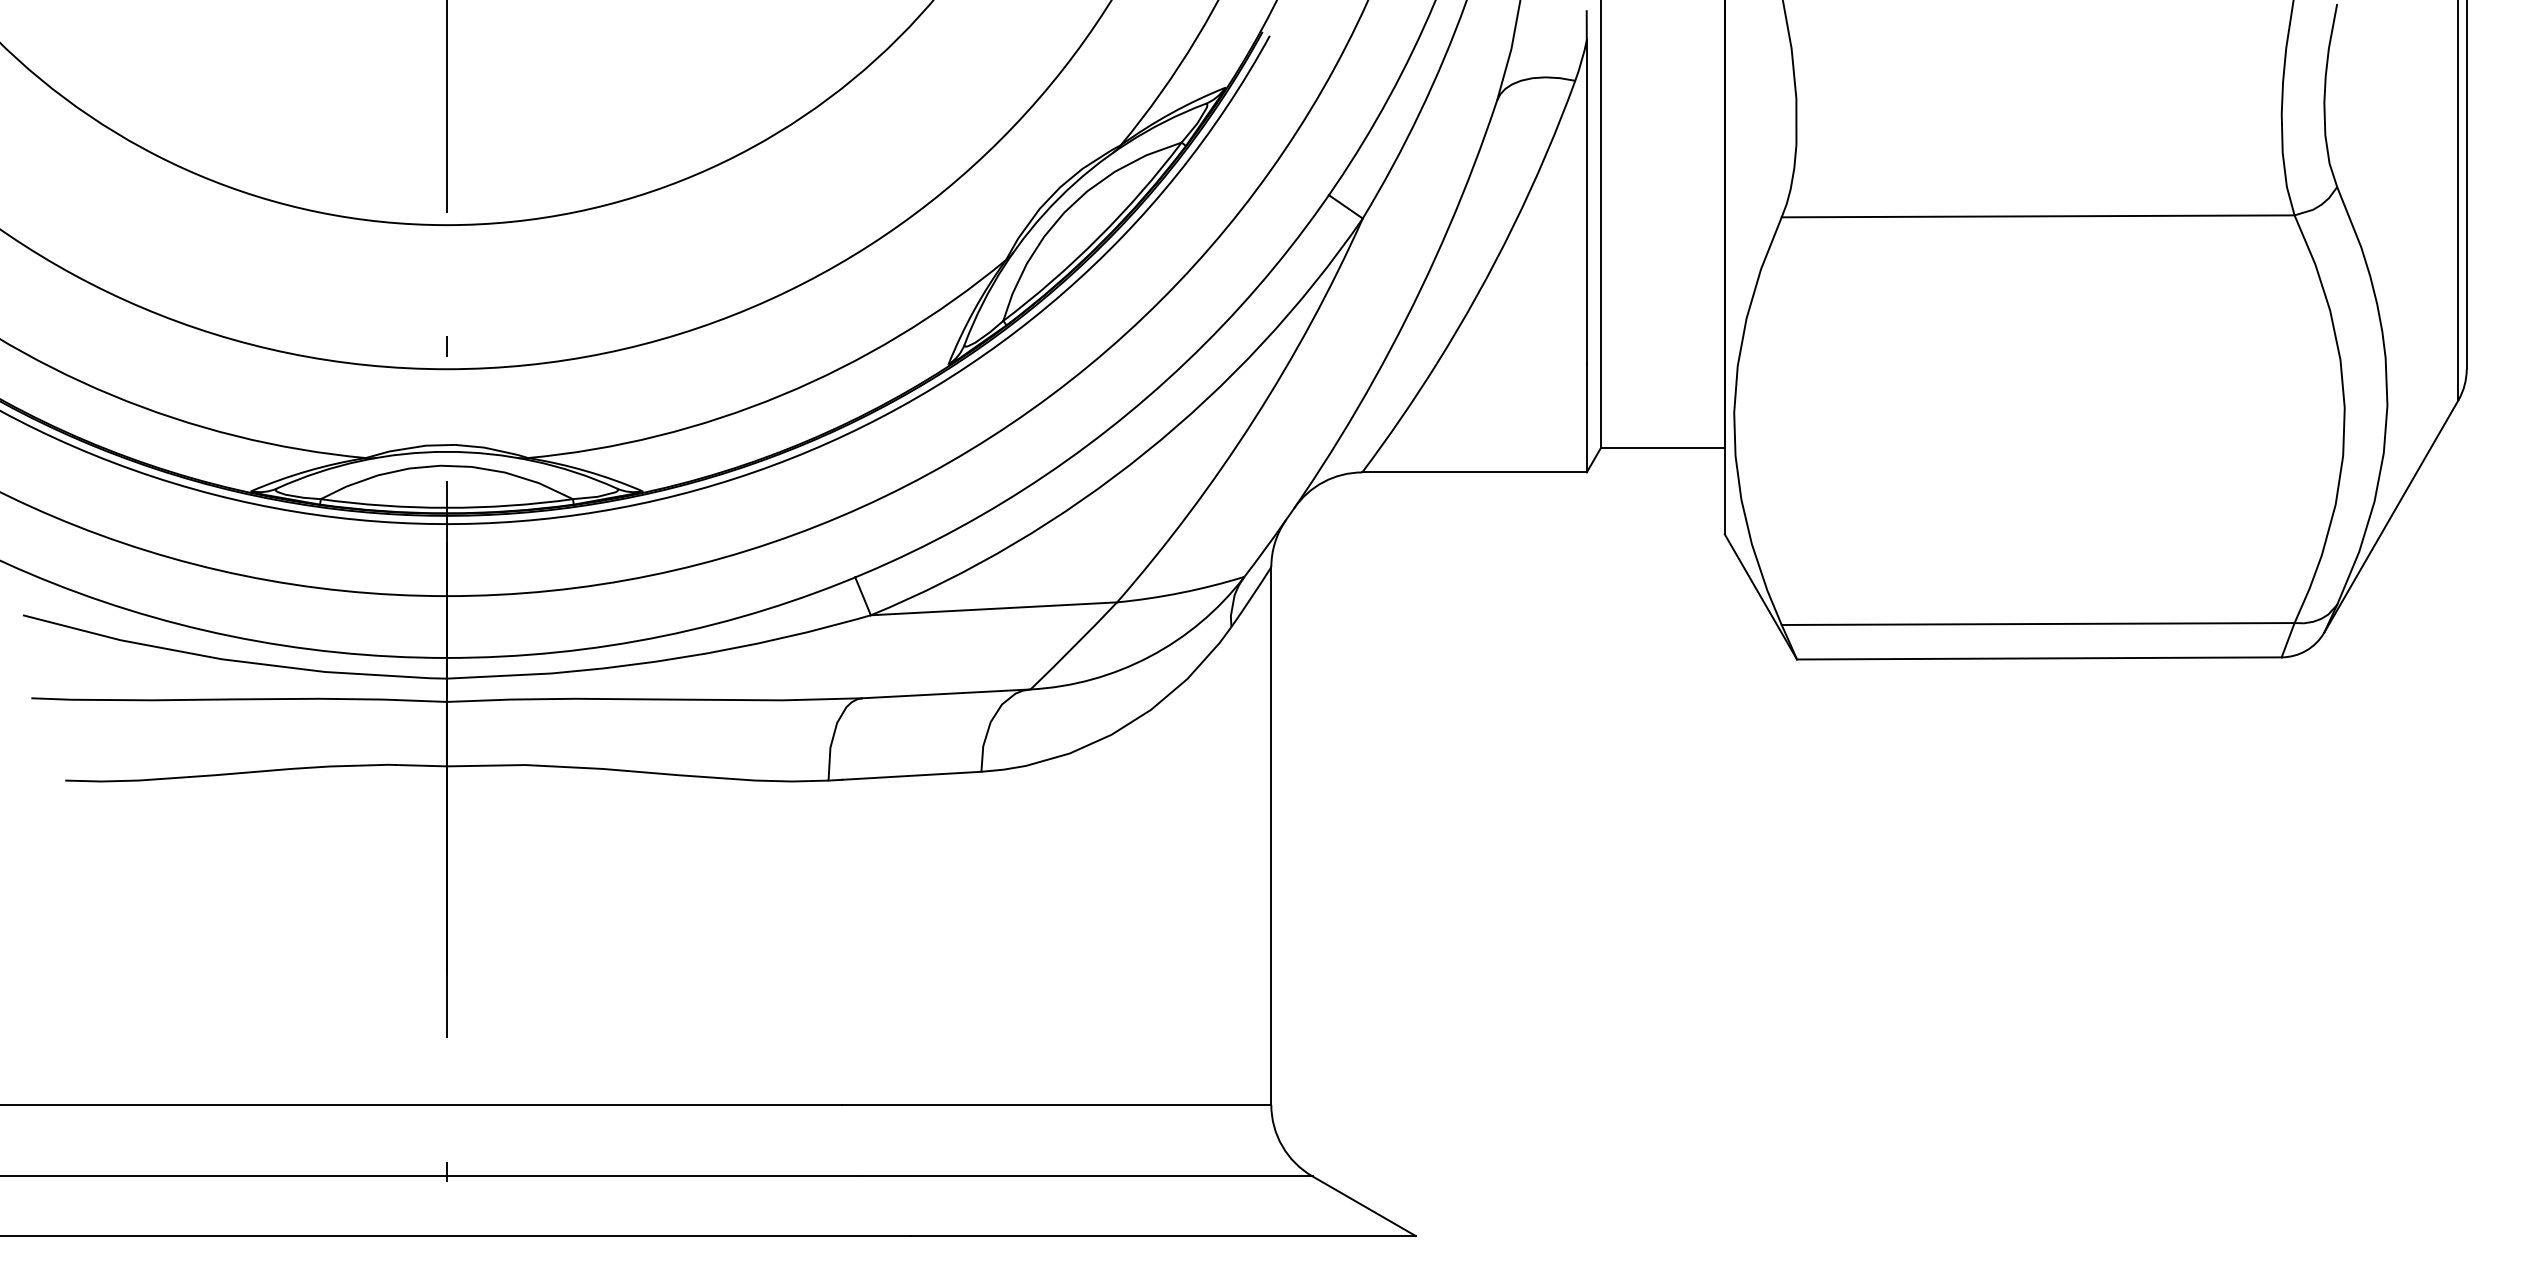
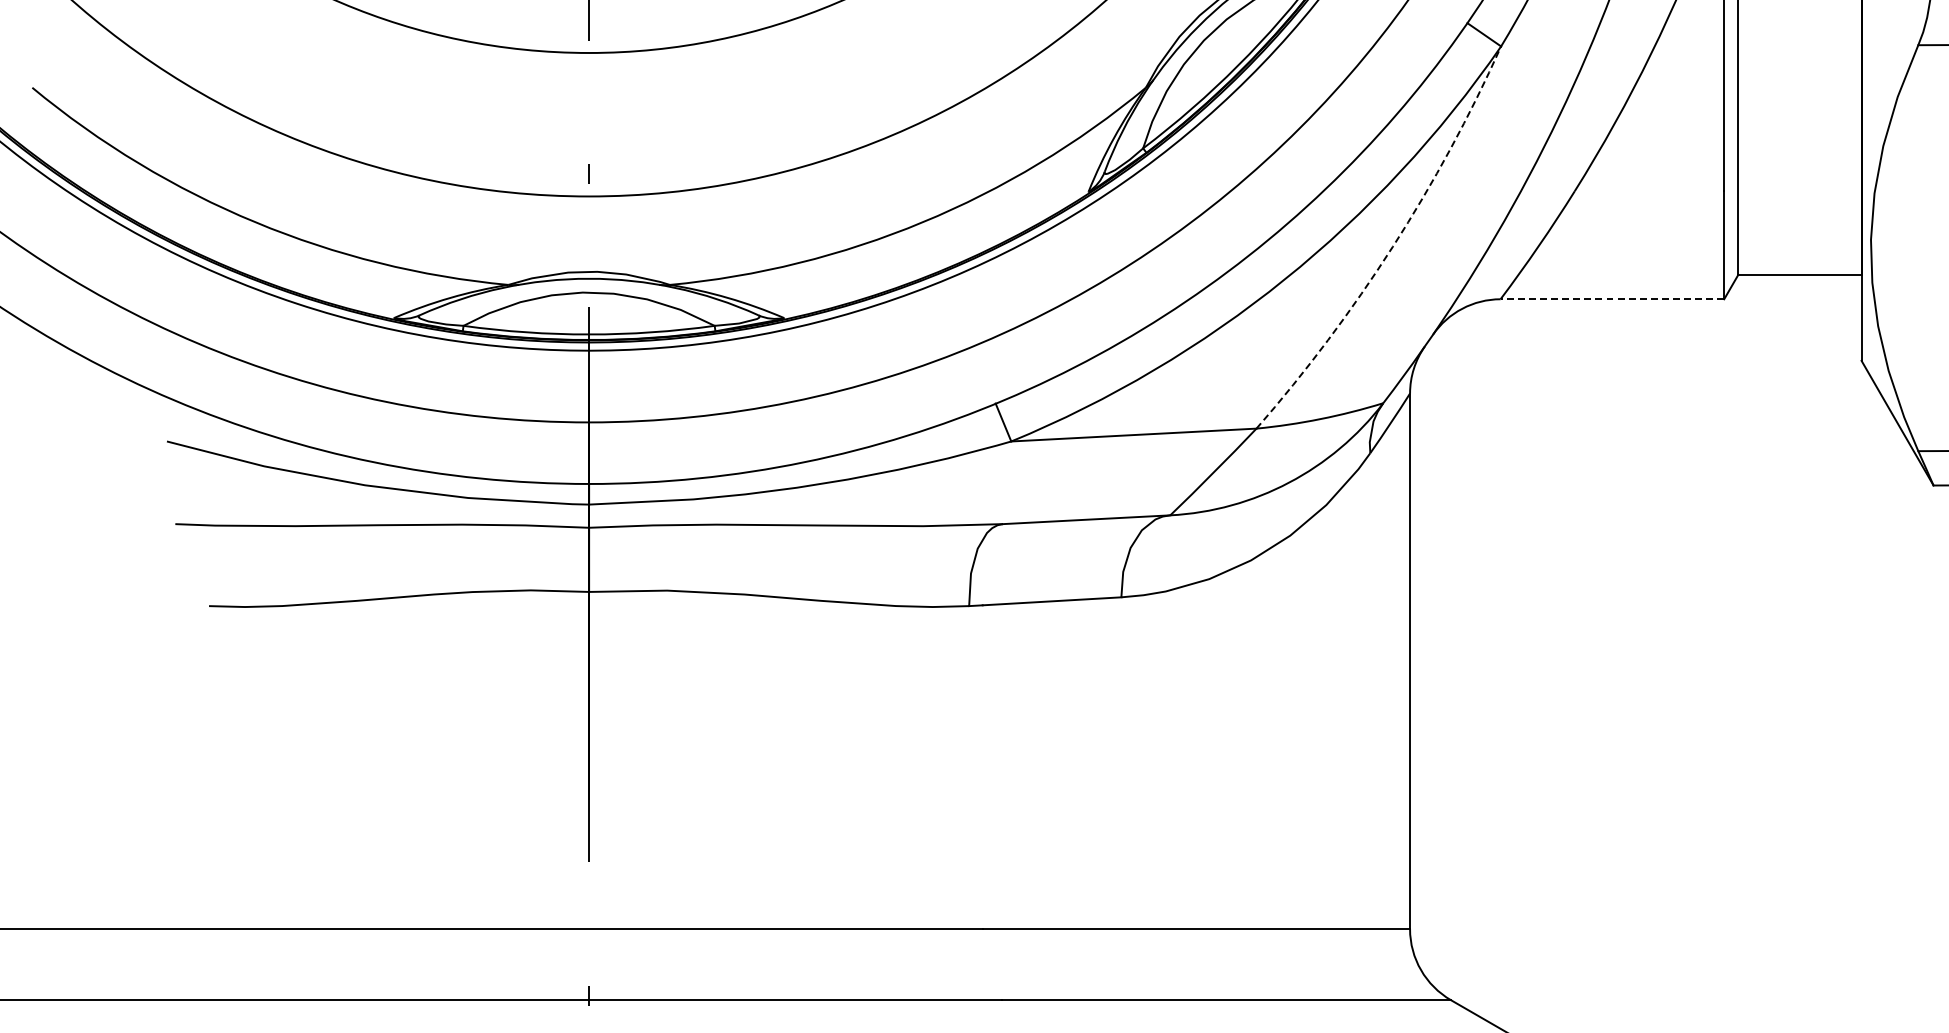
arc: (1254, 419) -> (1393, 246), solid -> dashed
line: (1474, 472) -> (1612, 299), solid -> dashed

